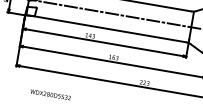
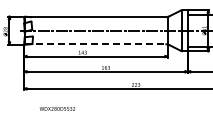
line: (106, 28) -> (95, 44), solid -> dashed

